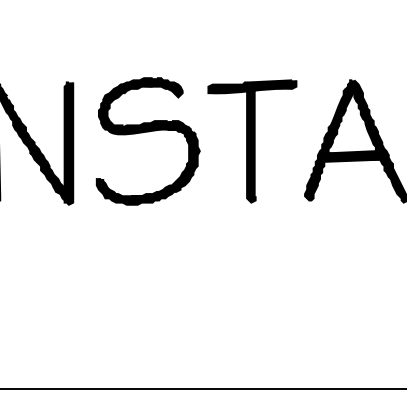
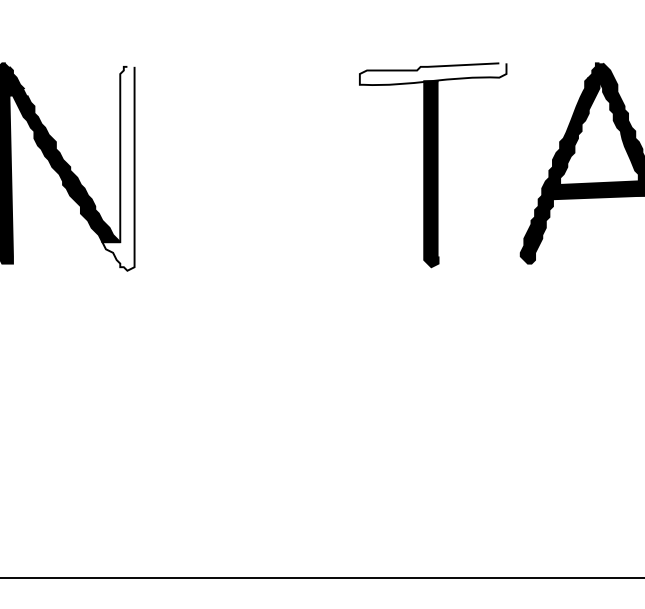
fill: (252, 86) -> (433, 73), removed
part: (147, 132) -> (258, 150), removed
fill: (63, 143) -> (118, 168), removed

